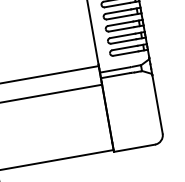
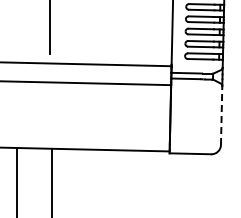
line: (157, 104) -> (221, 115), solid -> dashed

